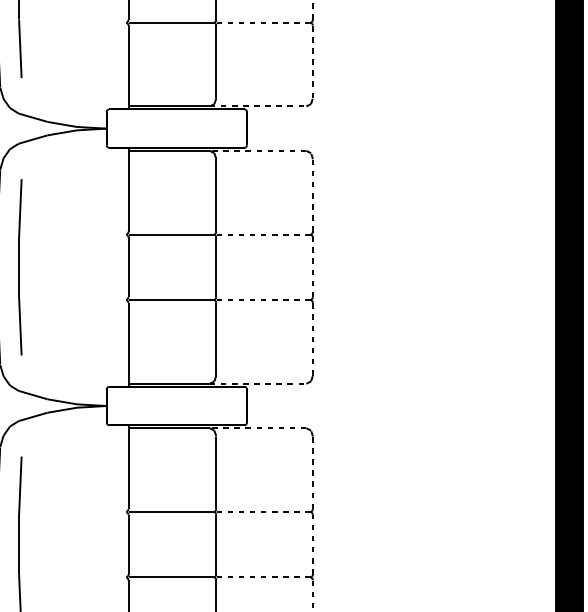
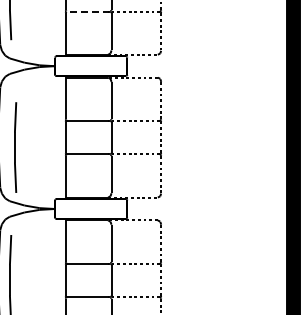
line: (169, 22) -> (87, 11), solid -> dashed
part: (20, 267) -> (15, 147), moved

